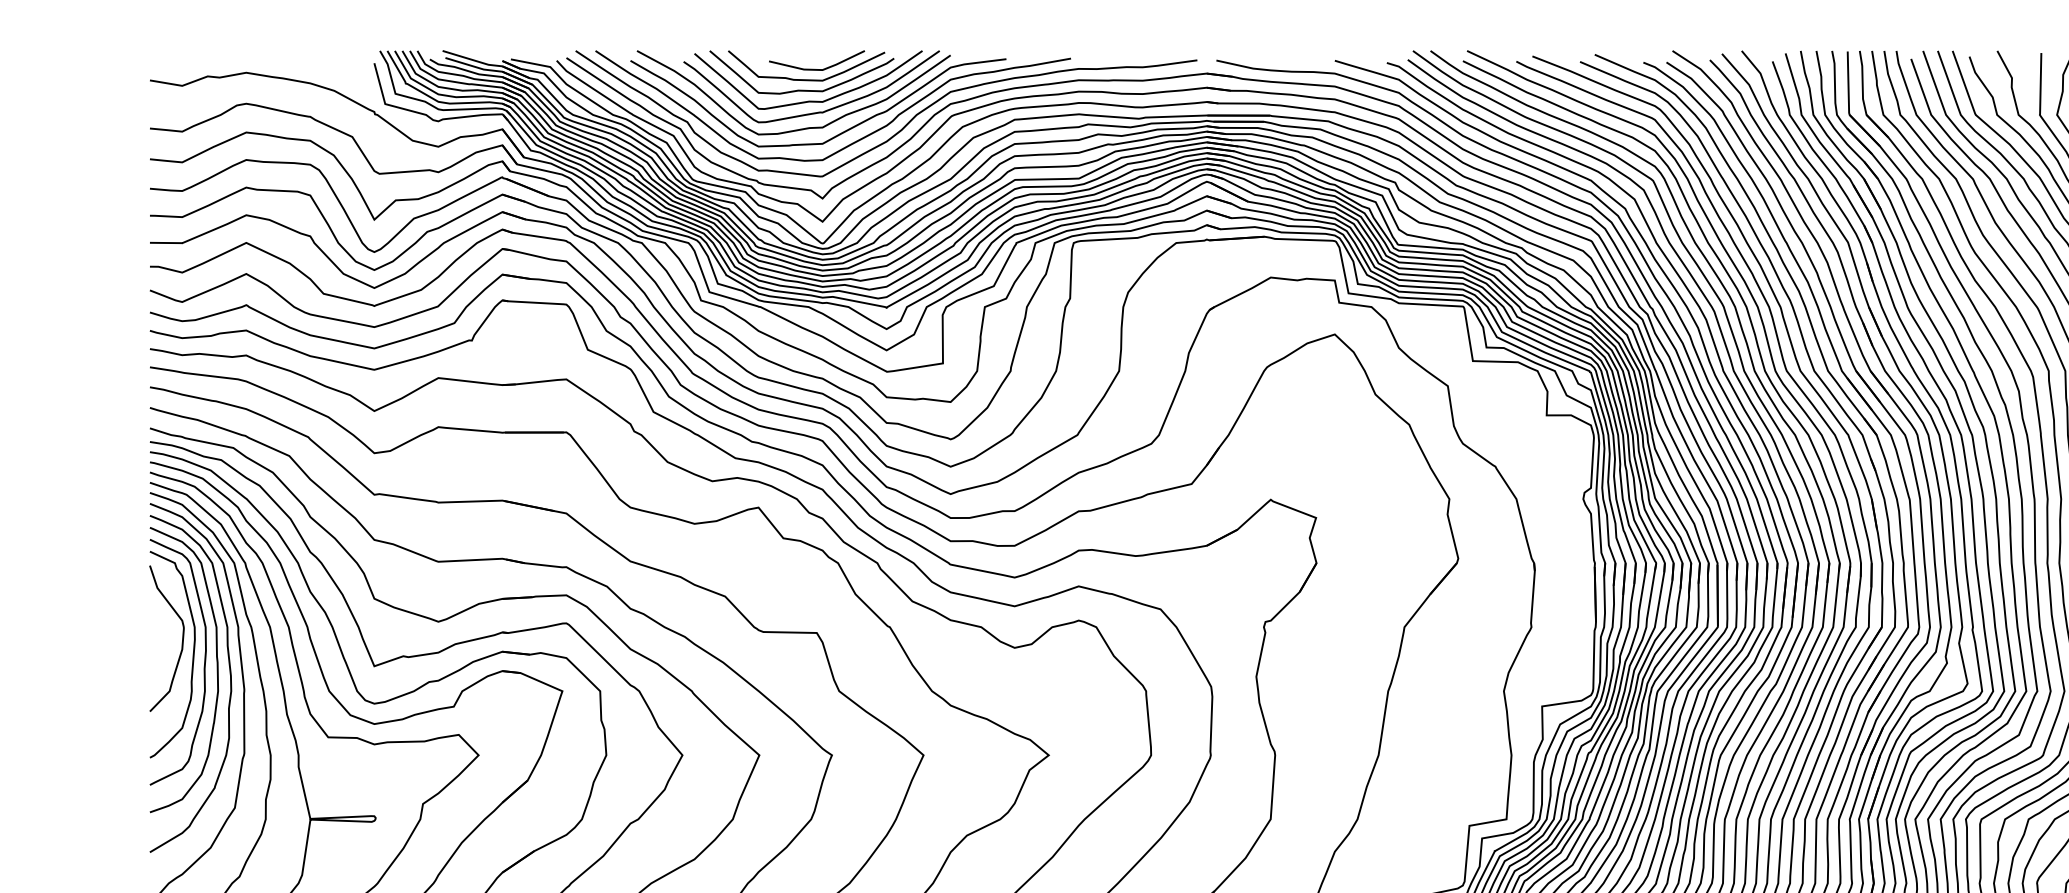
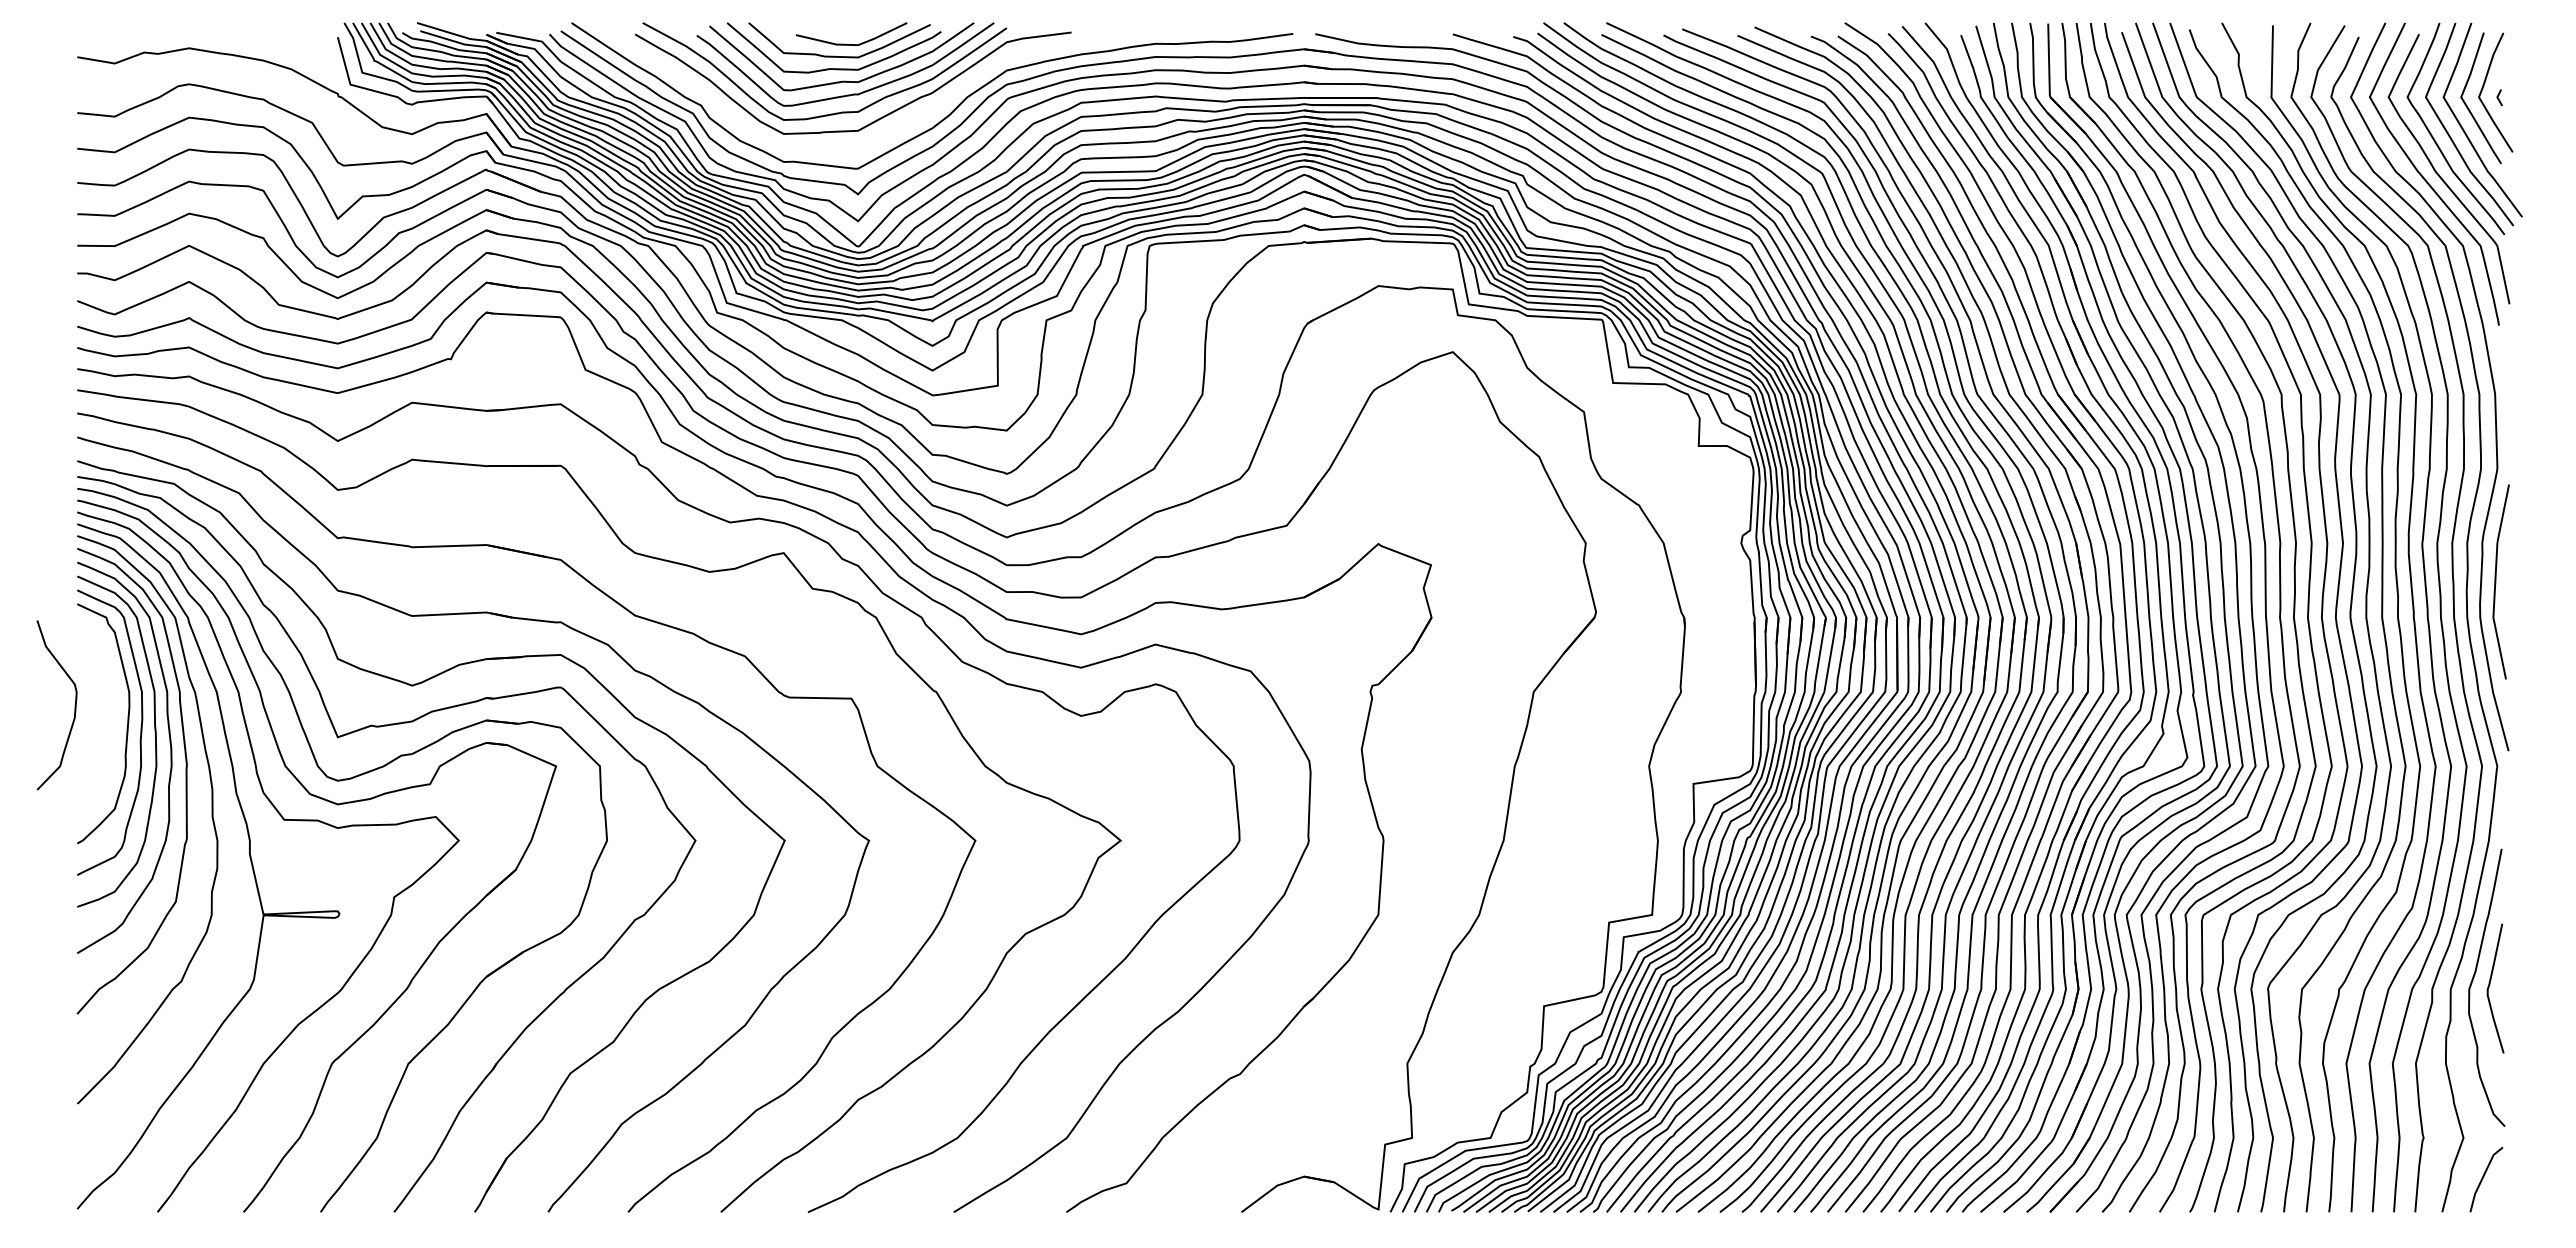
curve: (852, 142) -> (892, 129), removed
curve: (182, 638) -> (74, 705), moved

